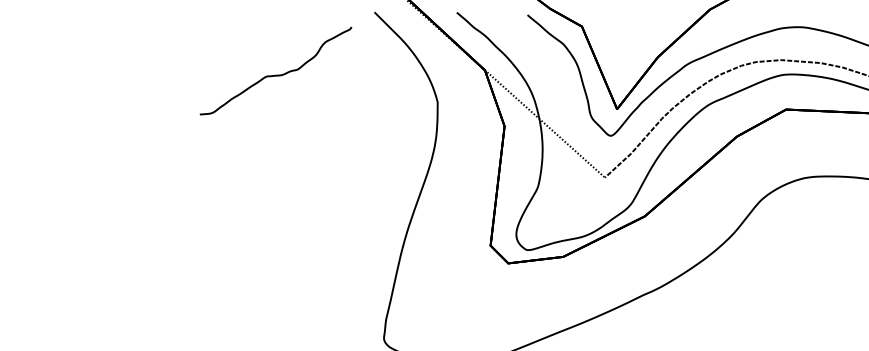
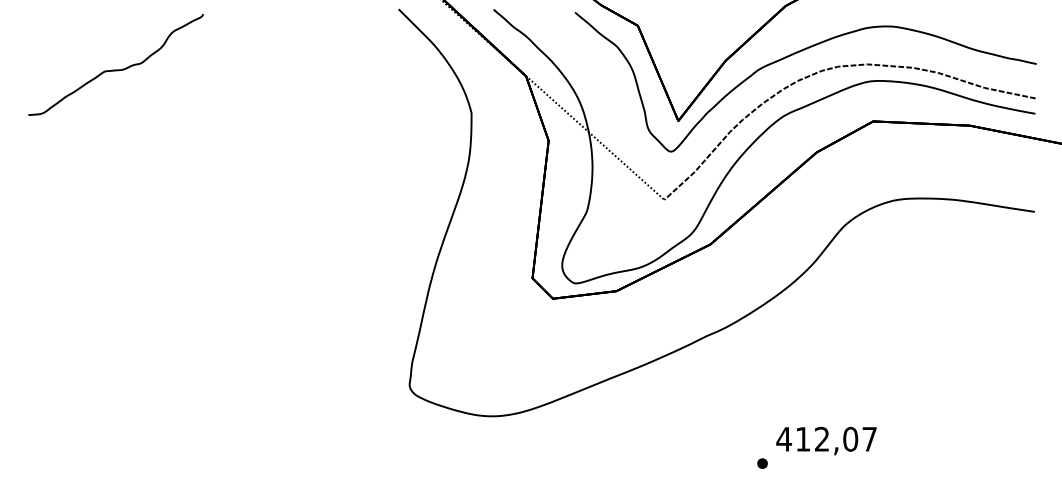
curve: (275, 74) -> (115, 69), moved

